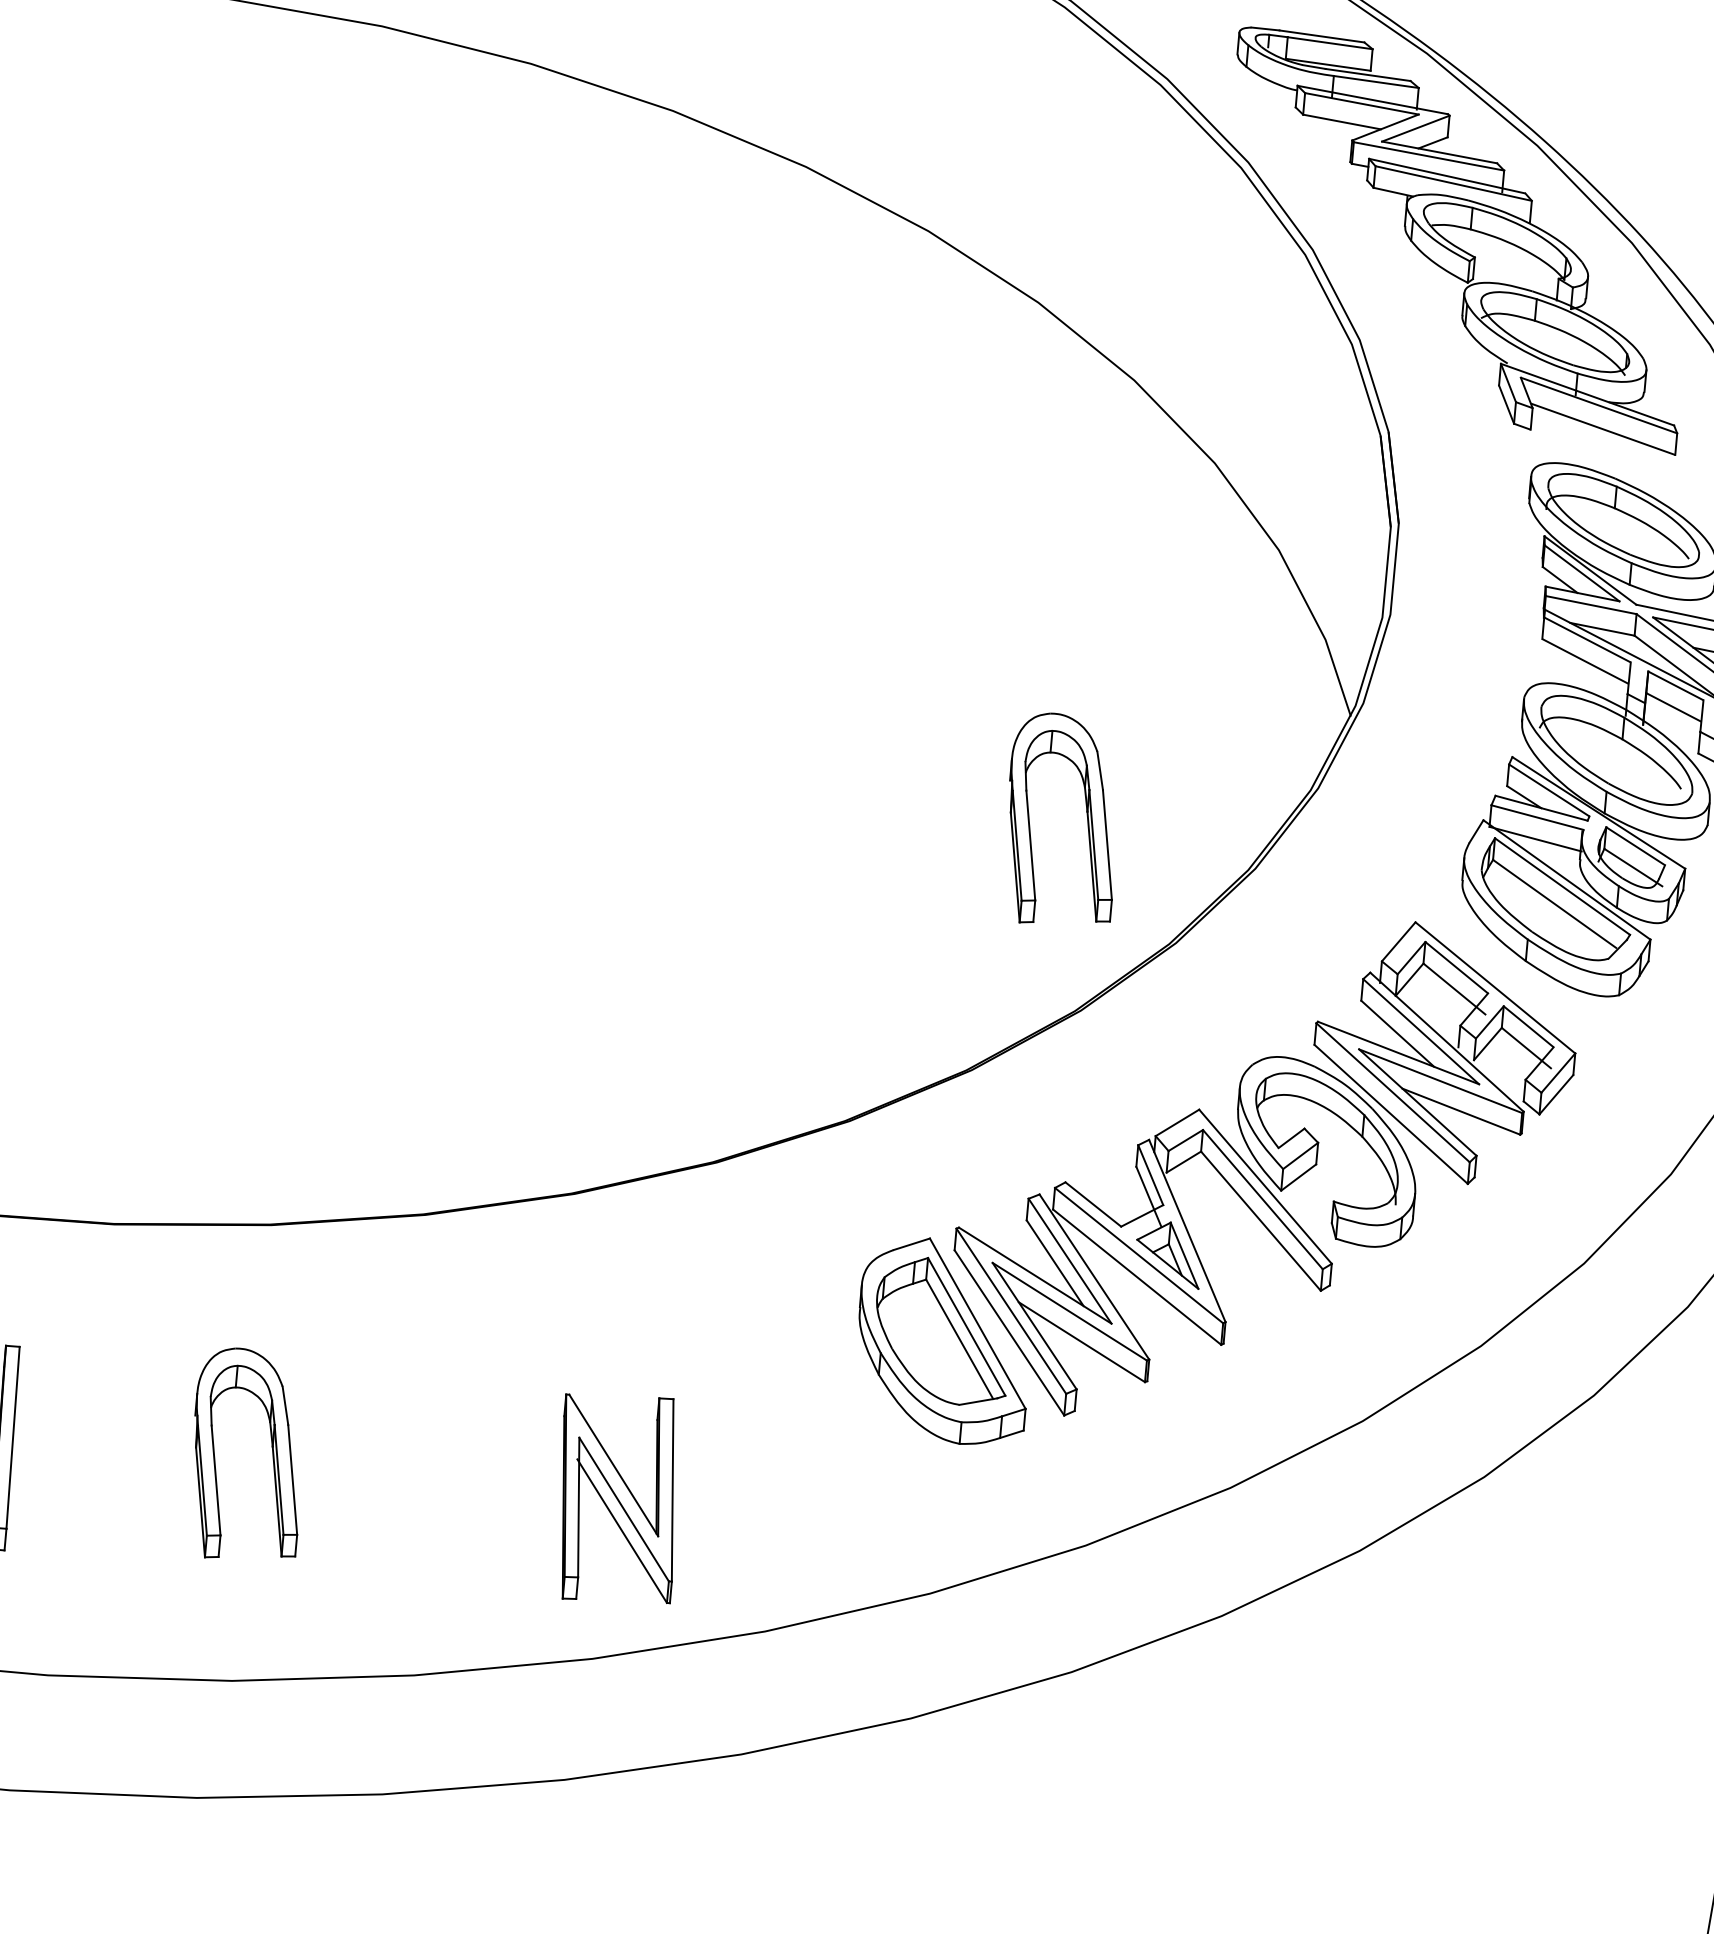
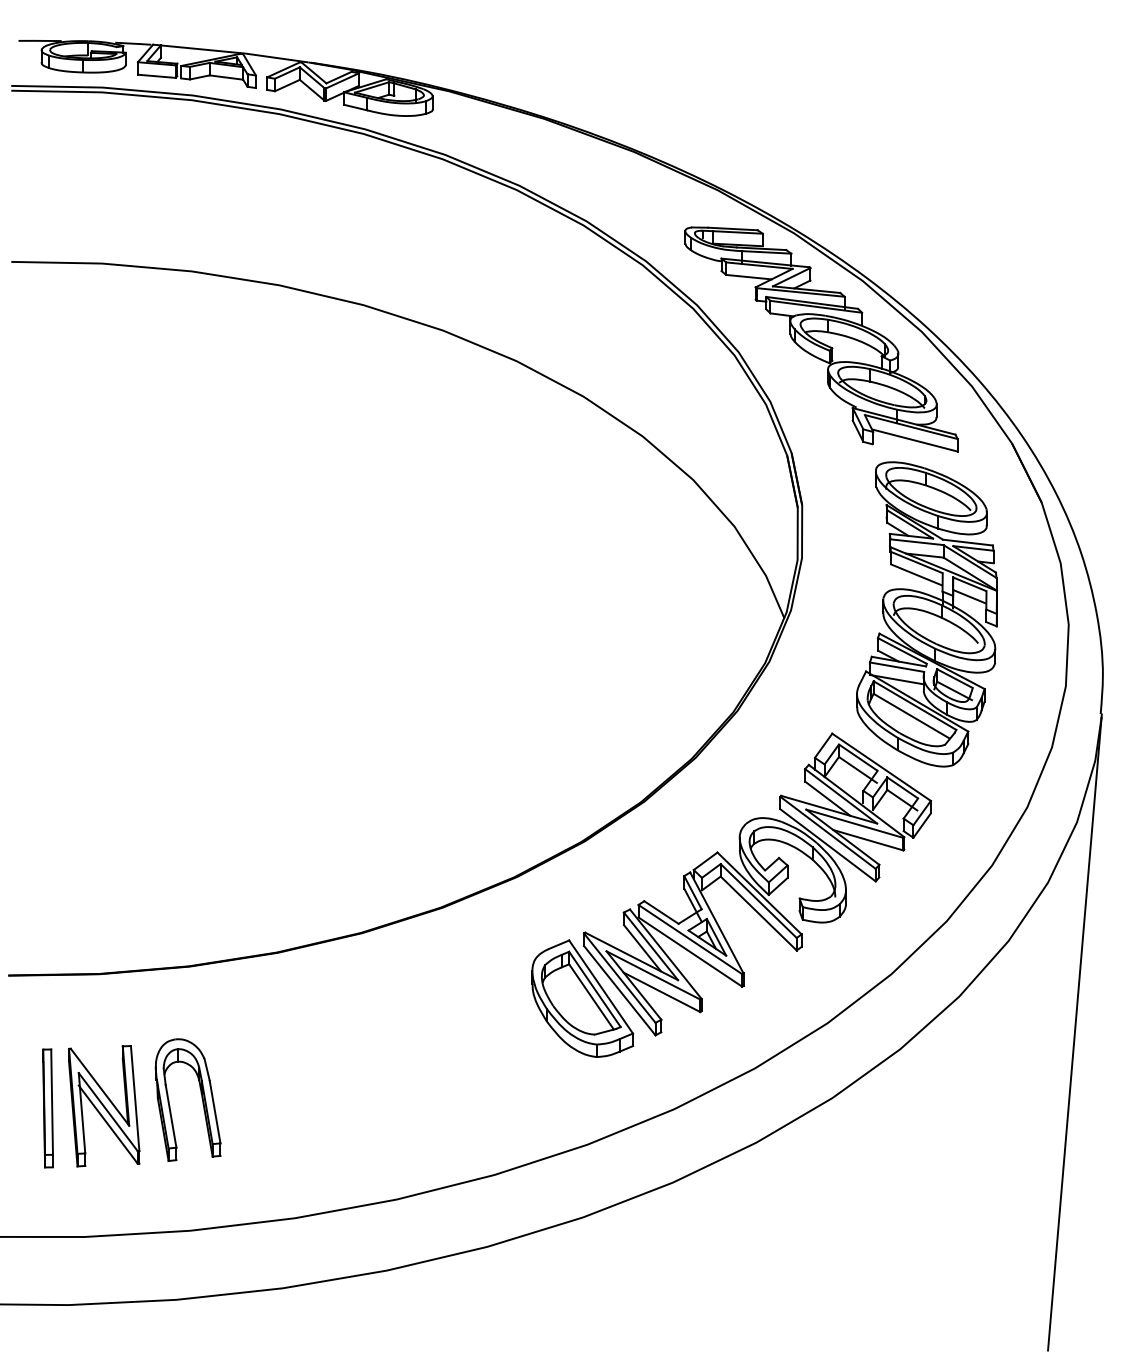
part: (1086, 819) -> (637, 691), removed
part: (618, 1499) -> (104, 1106), moved

